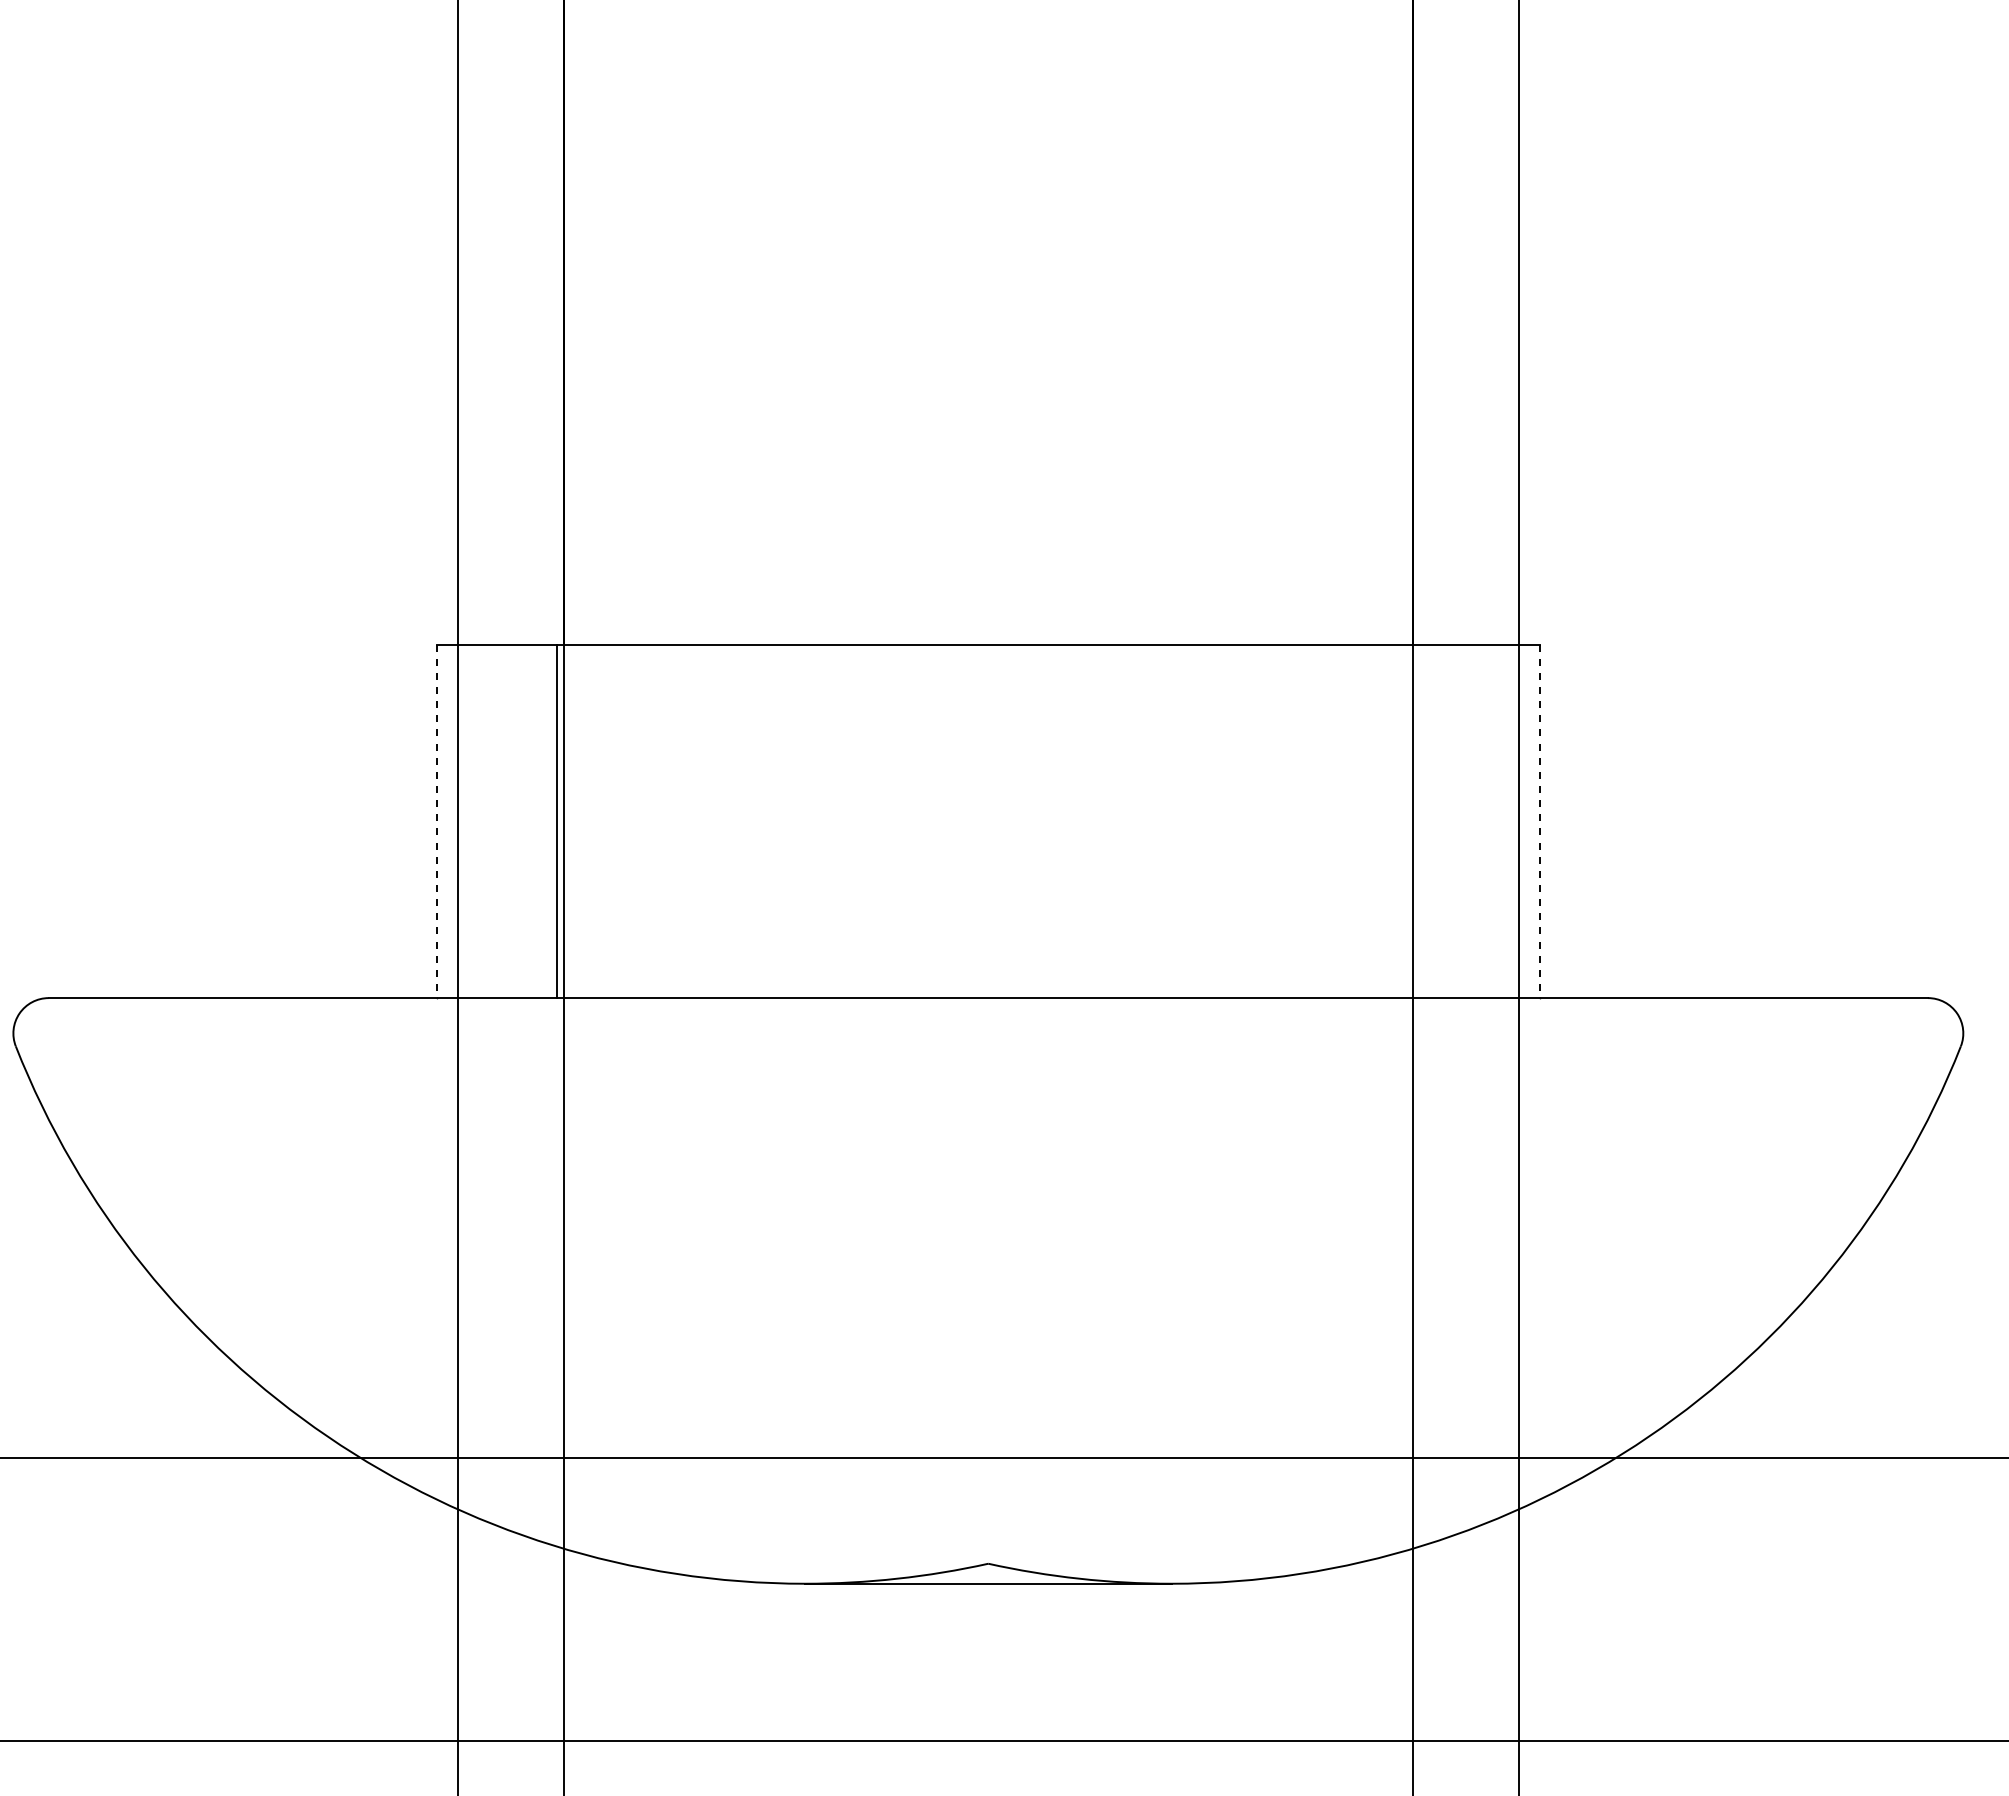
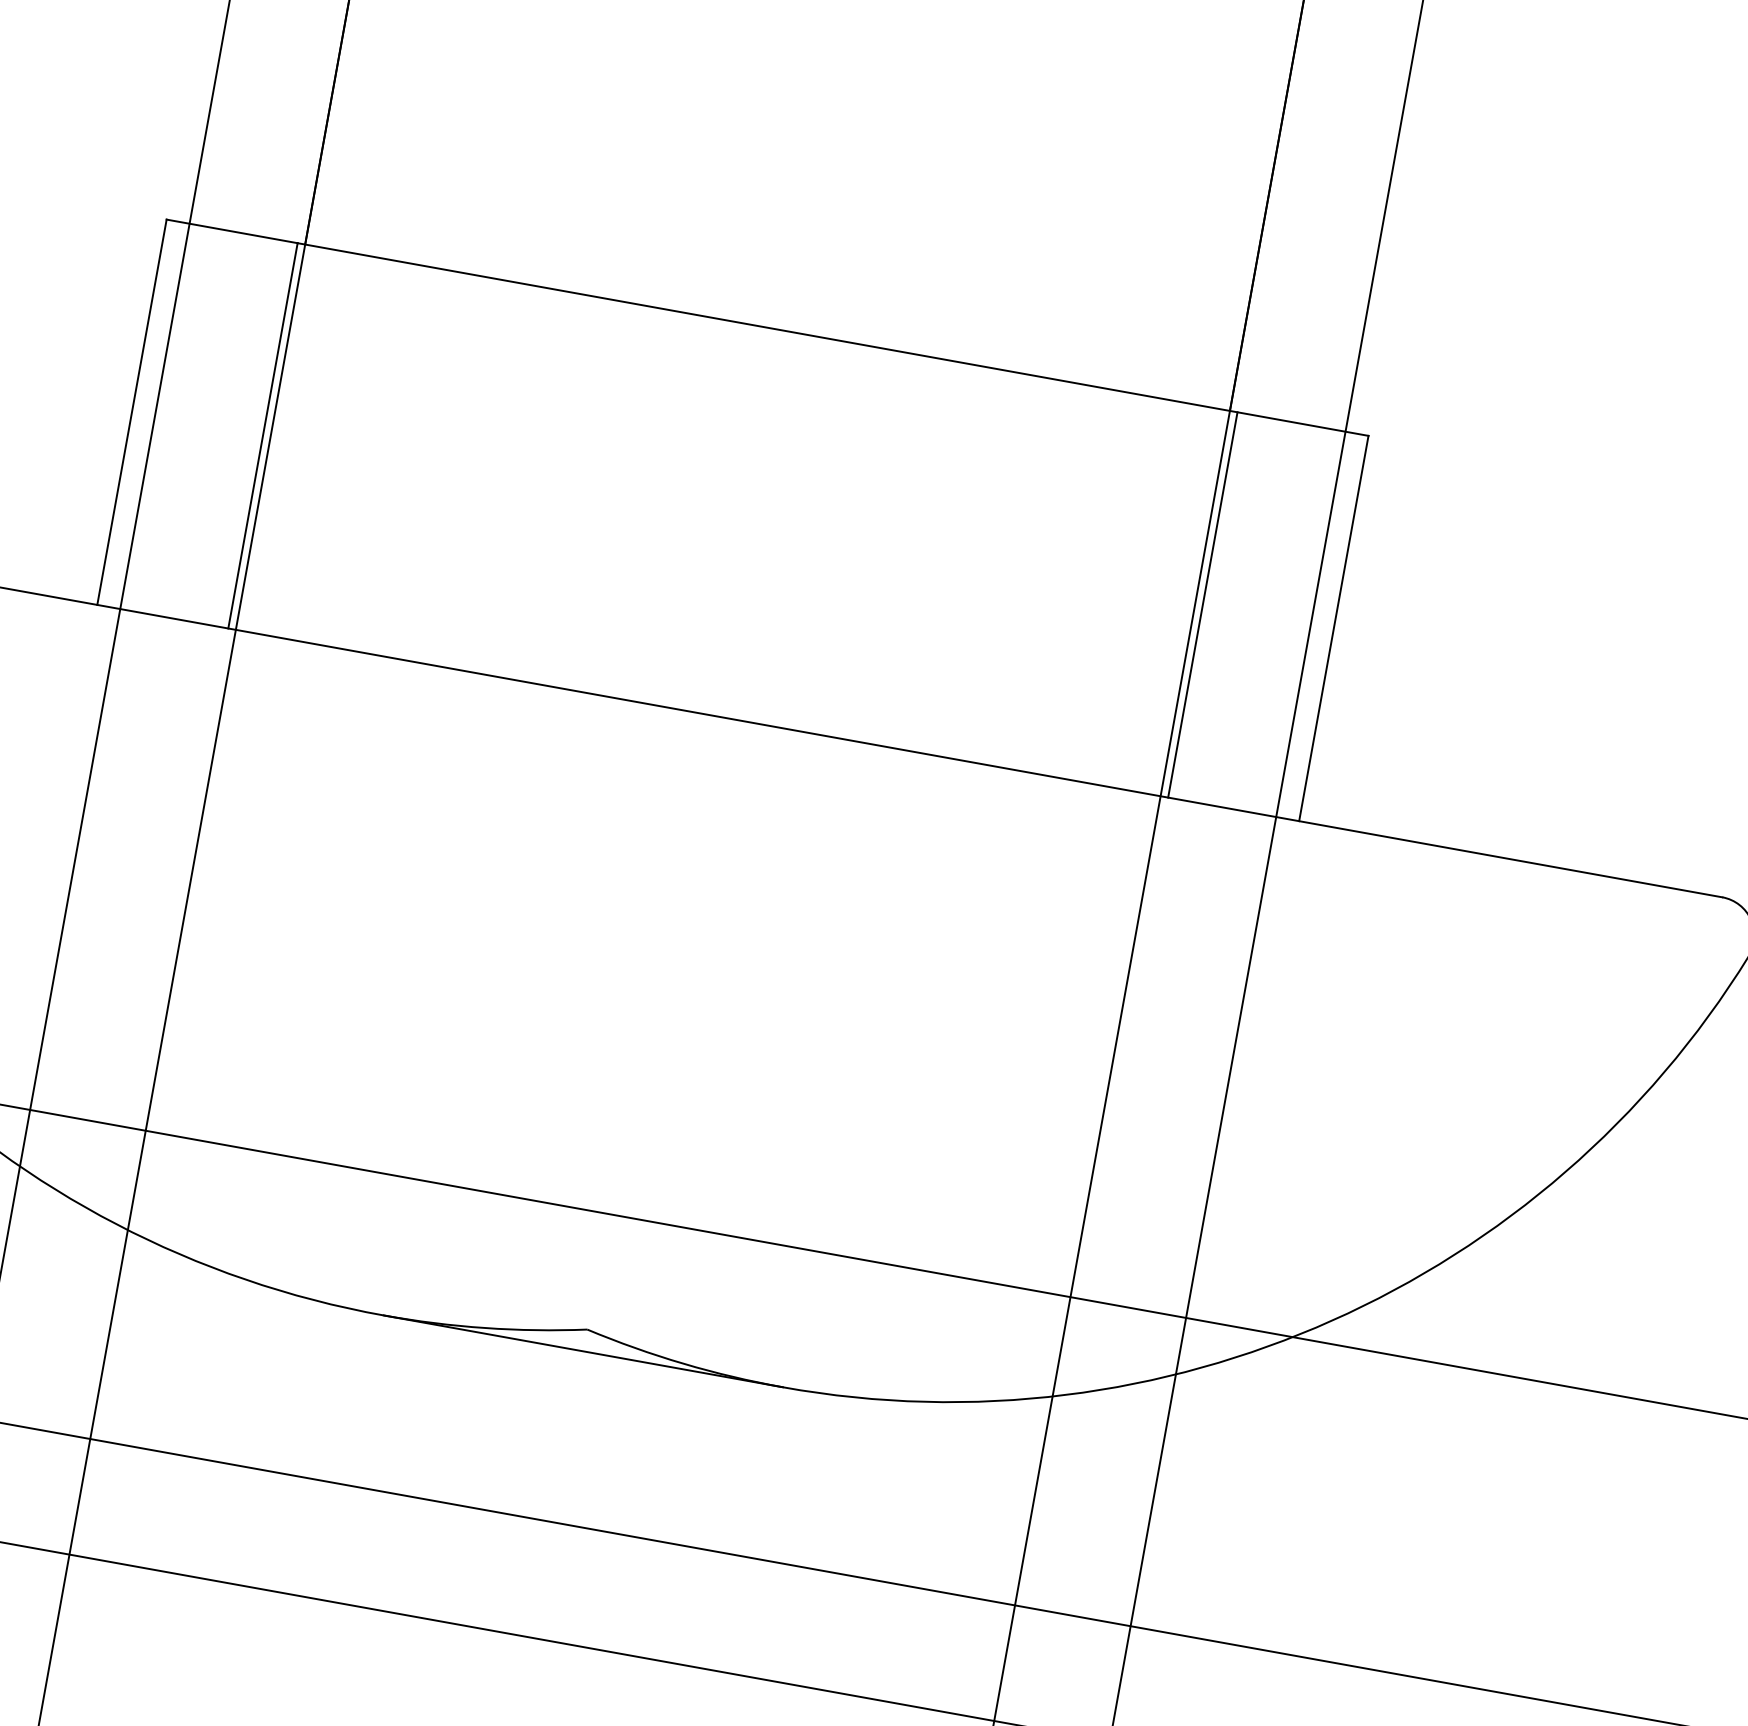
line: (437, 821) -> (132, 412), dashed -> solid
line: (1419, 821) -> (1202, 605), added
line: (1539, 821) -> (1333, 628), dashed -> solid

